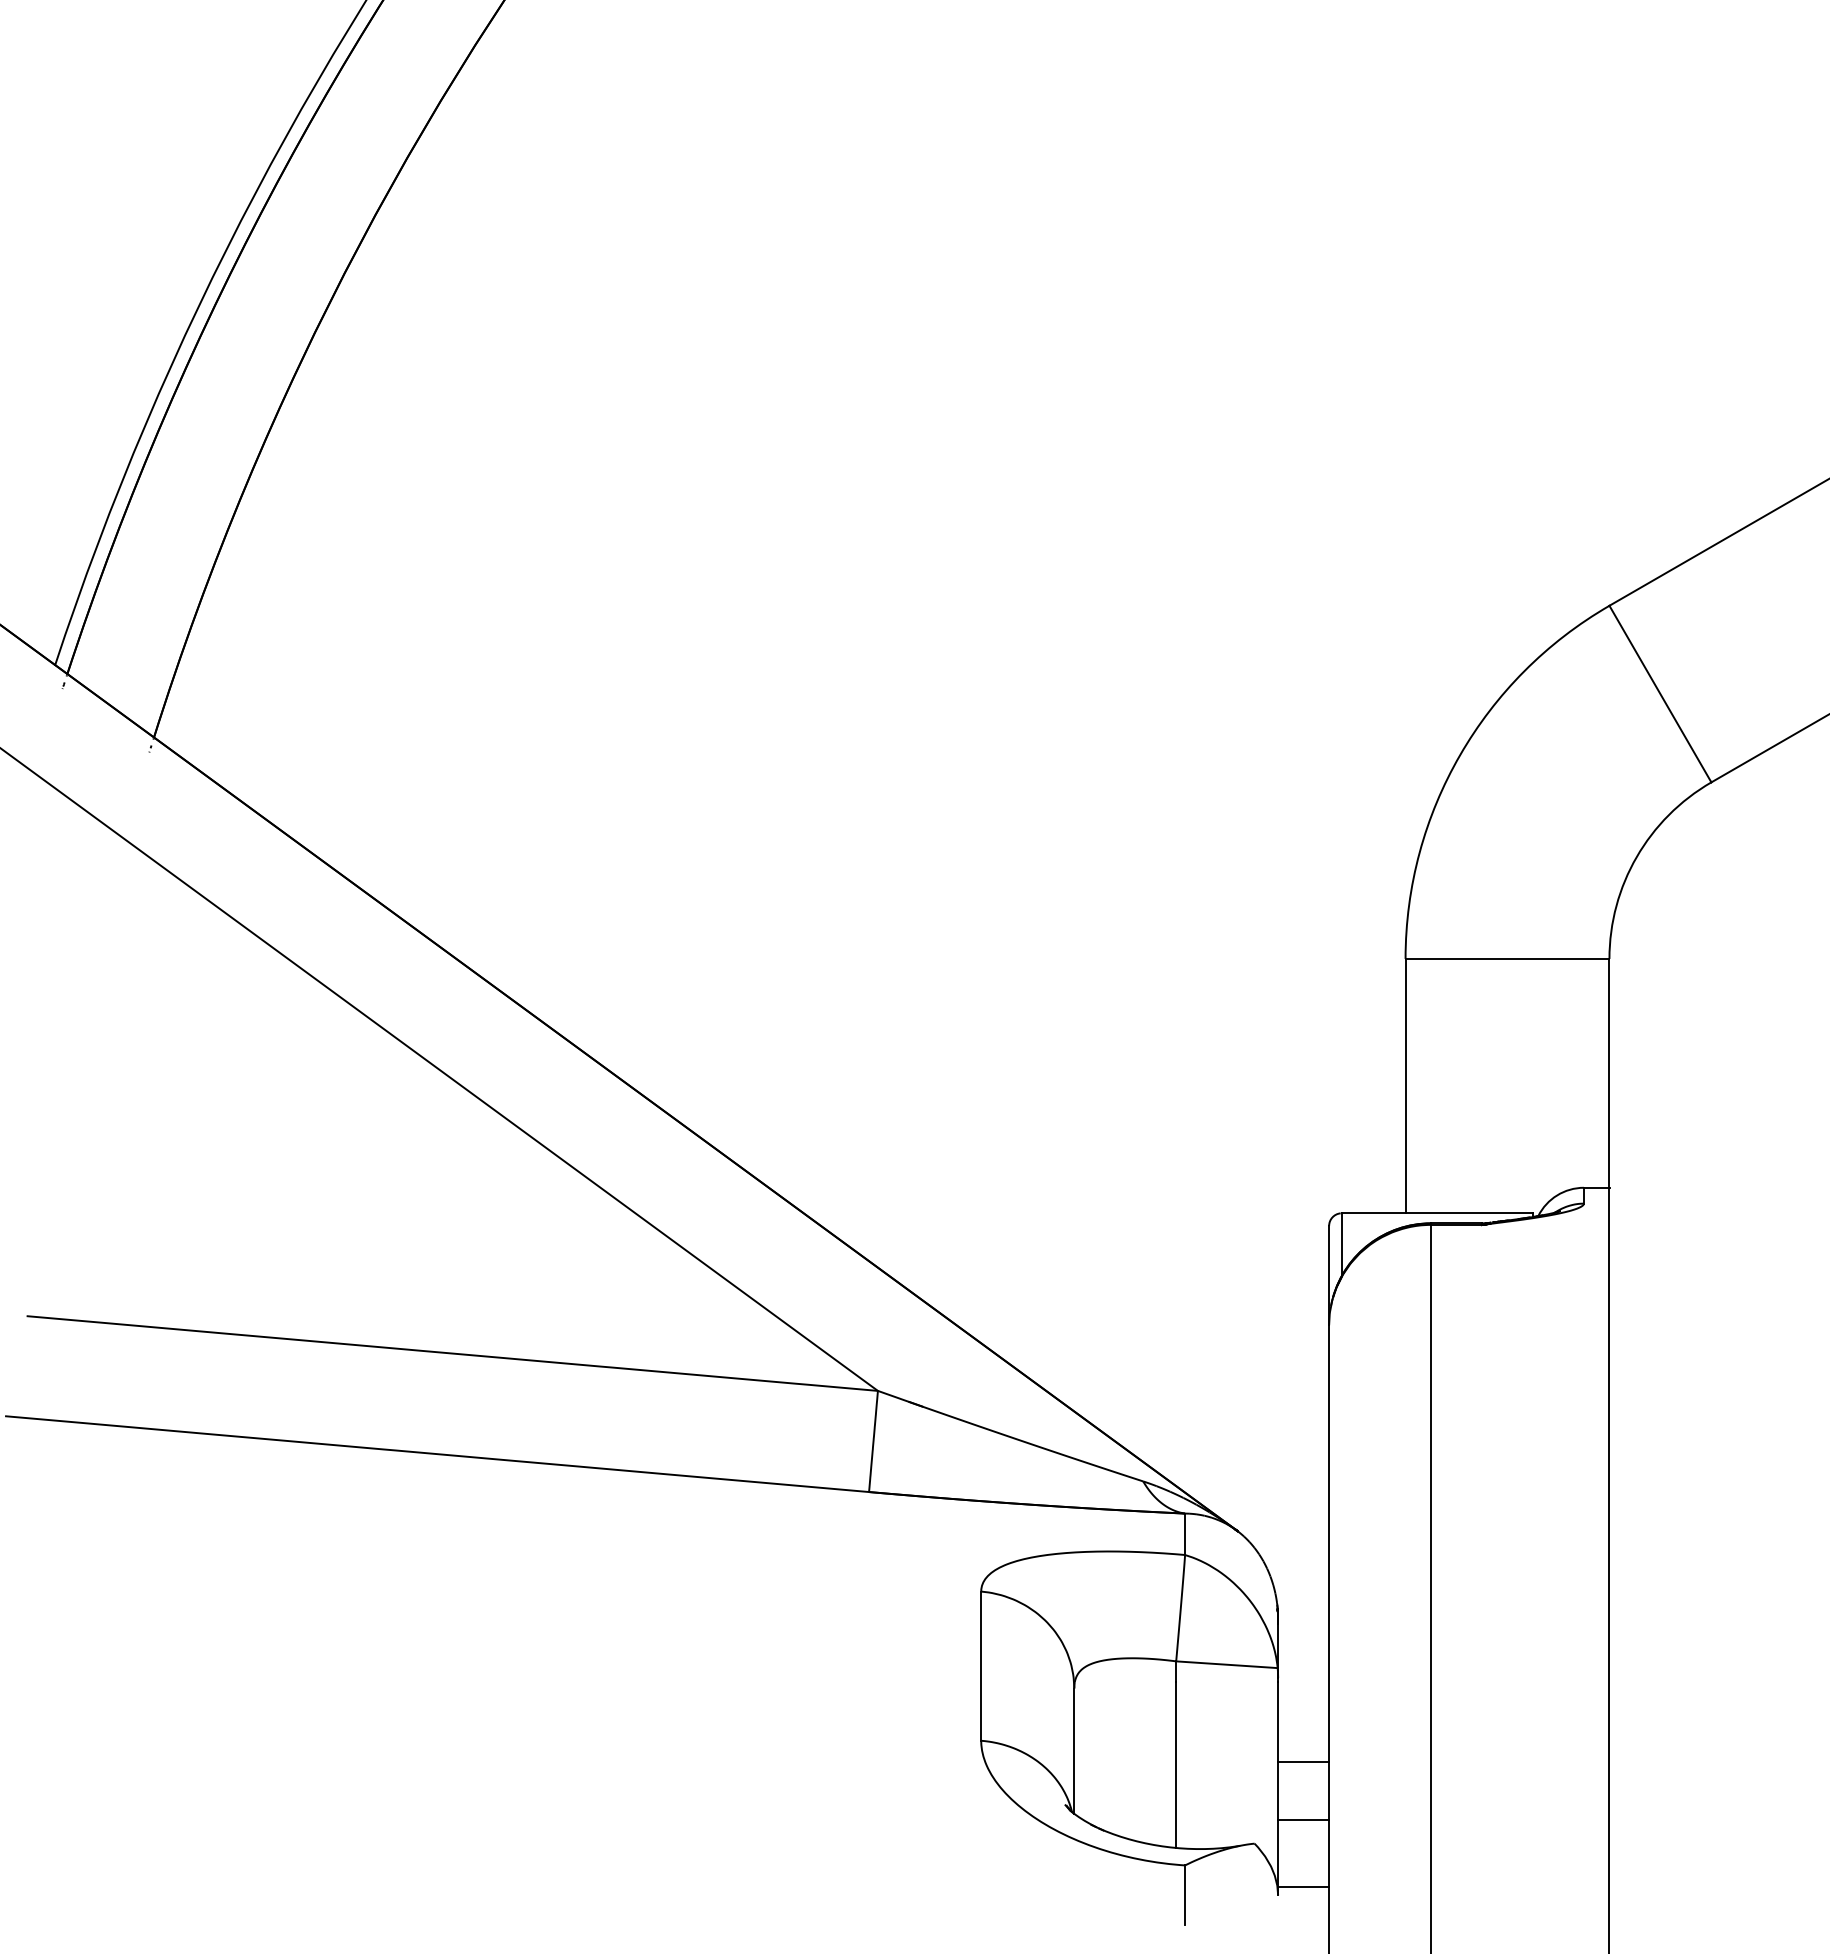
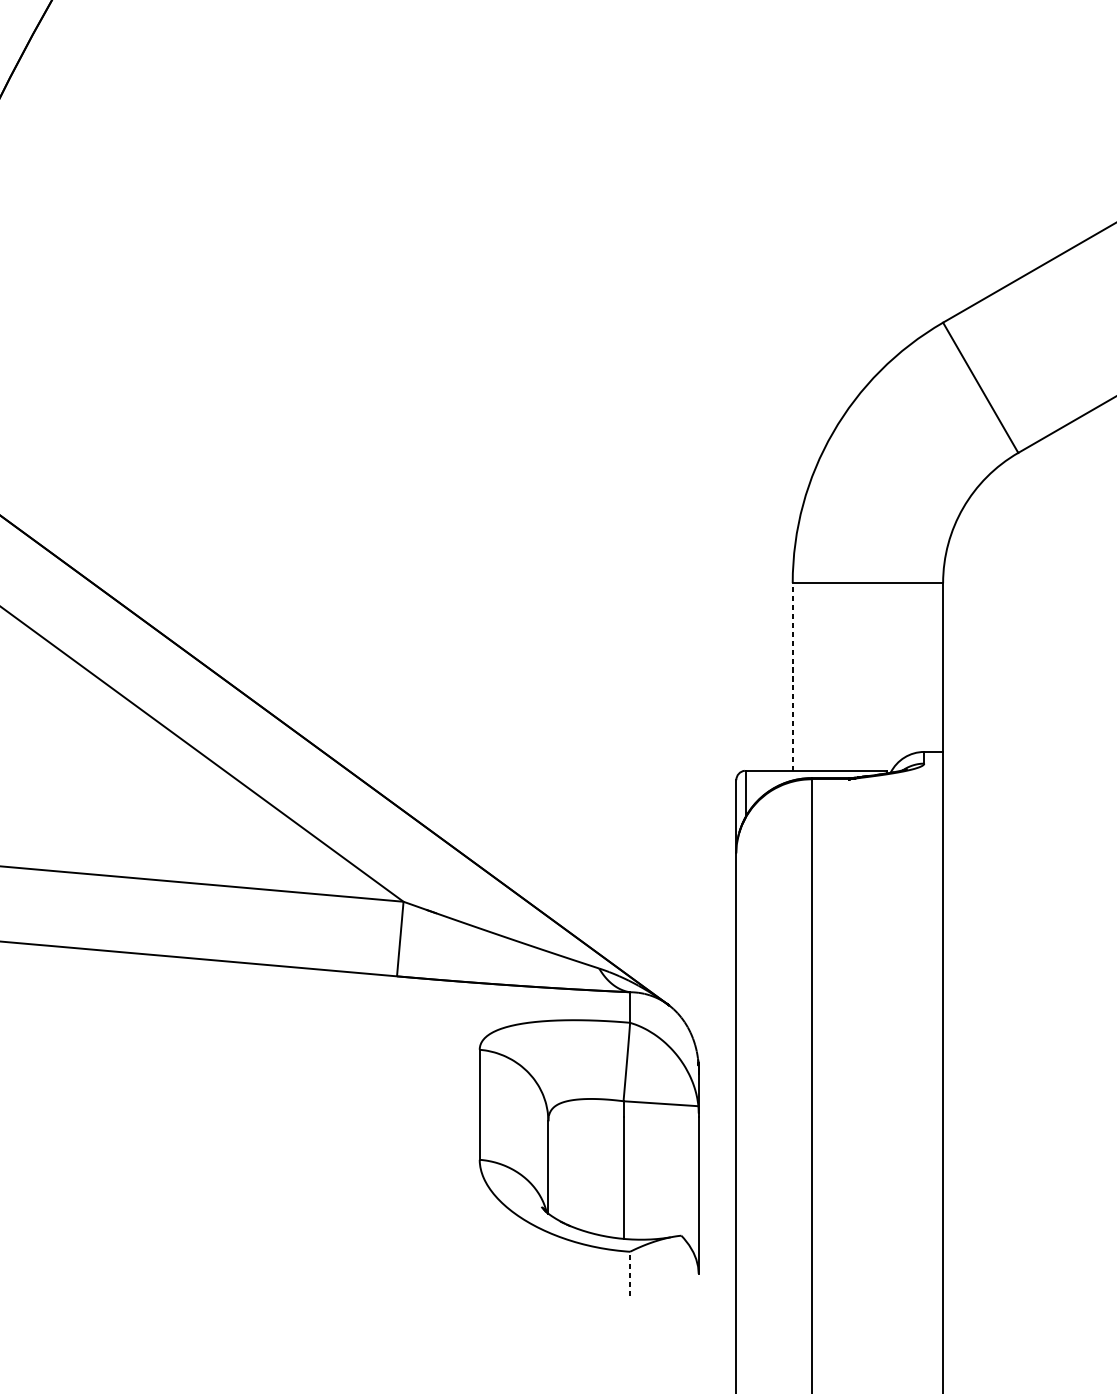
line: (1405, 1085) -> (792, 676), solid -> dashed
line: (1303, 1761) -> (717, 1175), removed
line: (1303, 1819) -> (717, 1217), removed
line: (1303, 1886) -> (717, 1267), removed
line: (1185, 1895) -> (630, 1273), solid -> dashed

